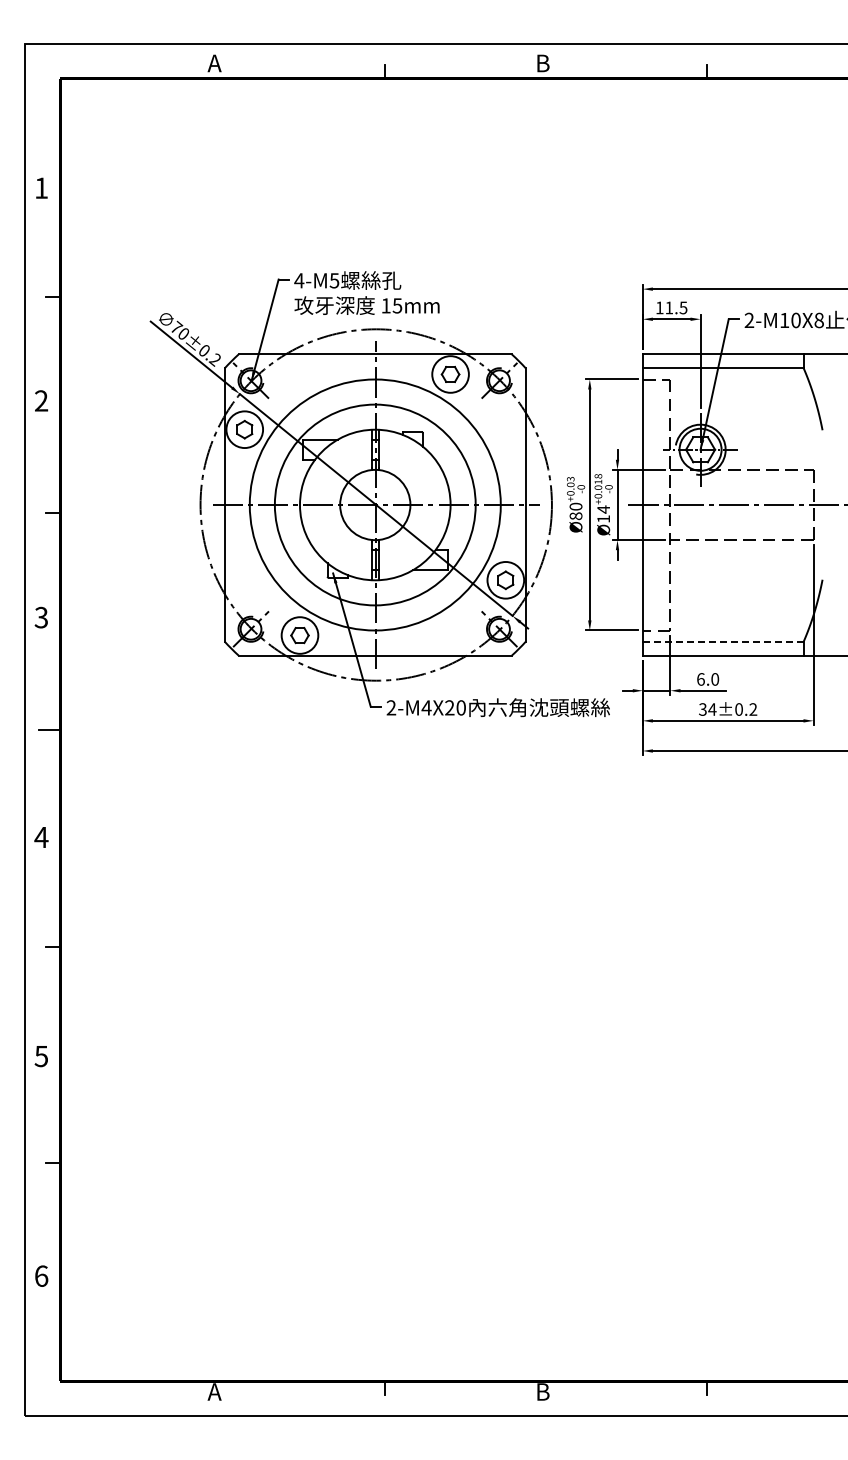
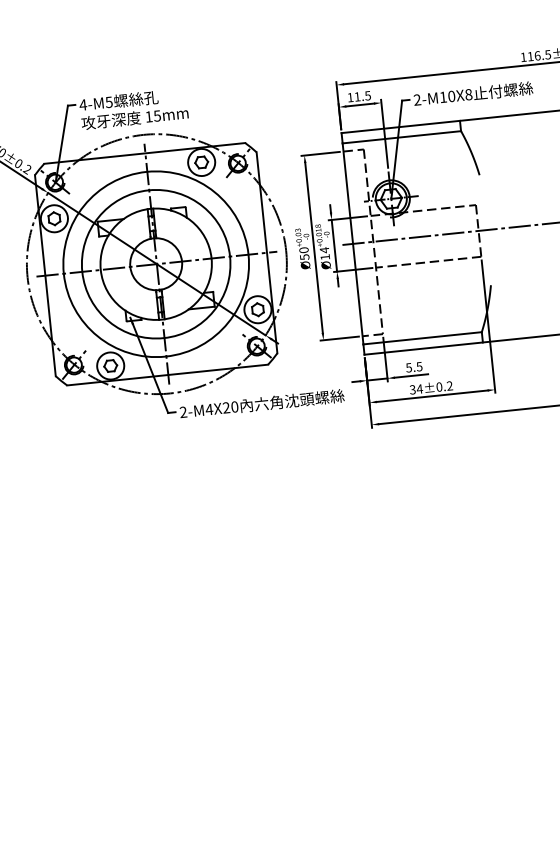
text: (575, 516) -> (304, 257), Ø80 -> Ø50
line: (722, 641) -> (422, 338), dashed -> solid
text: (708, 679) -> (414, 367), 6.0 -> 5.5

